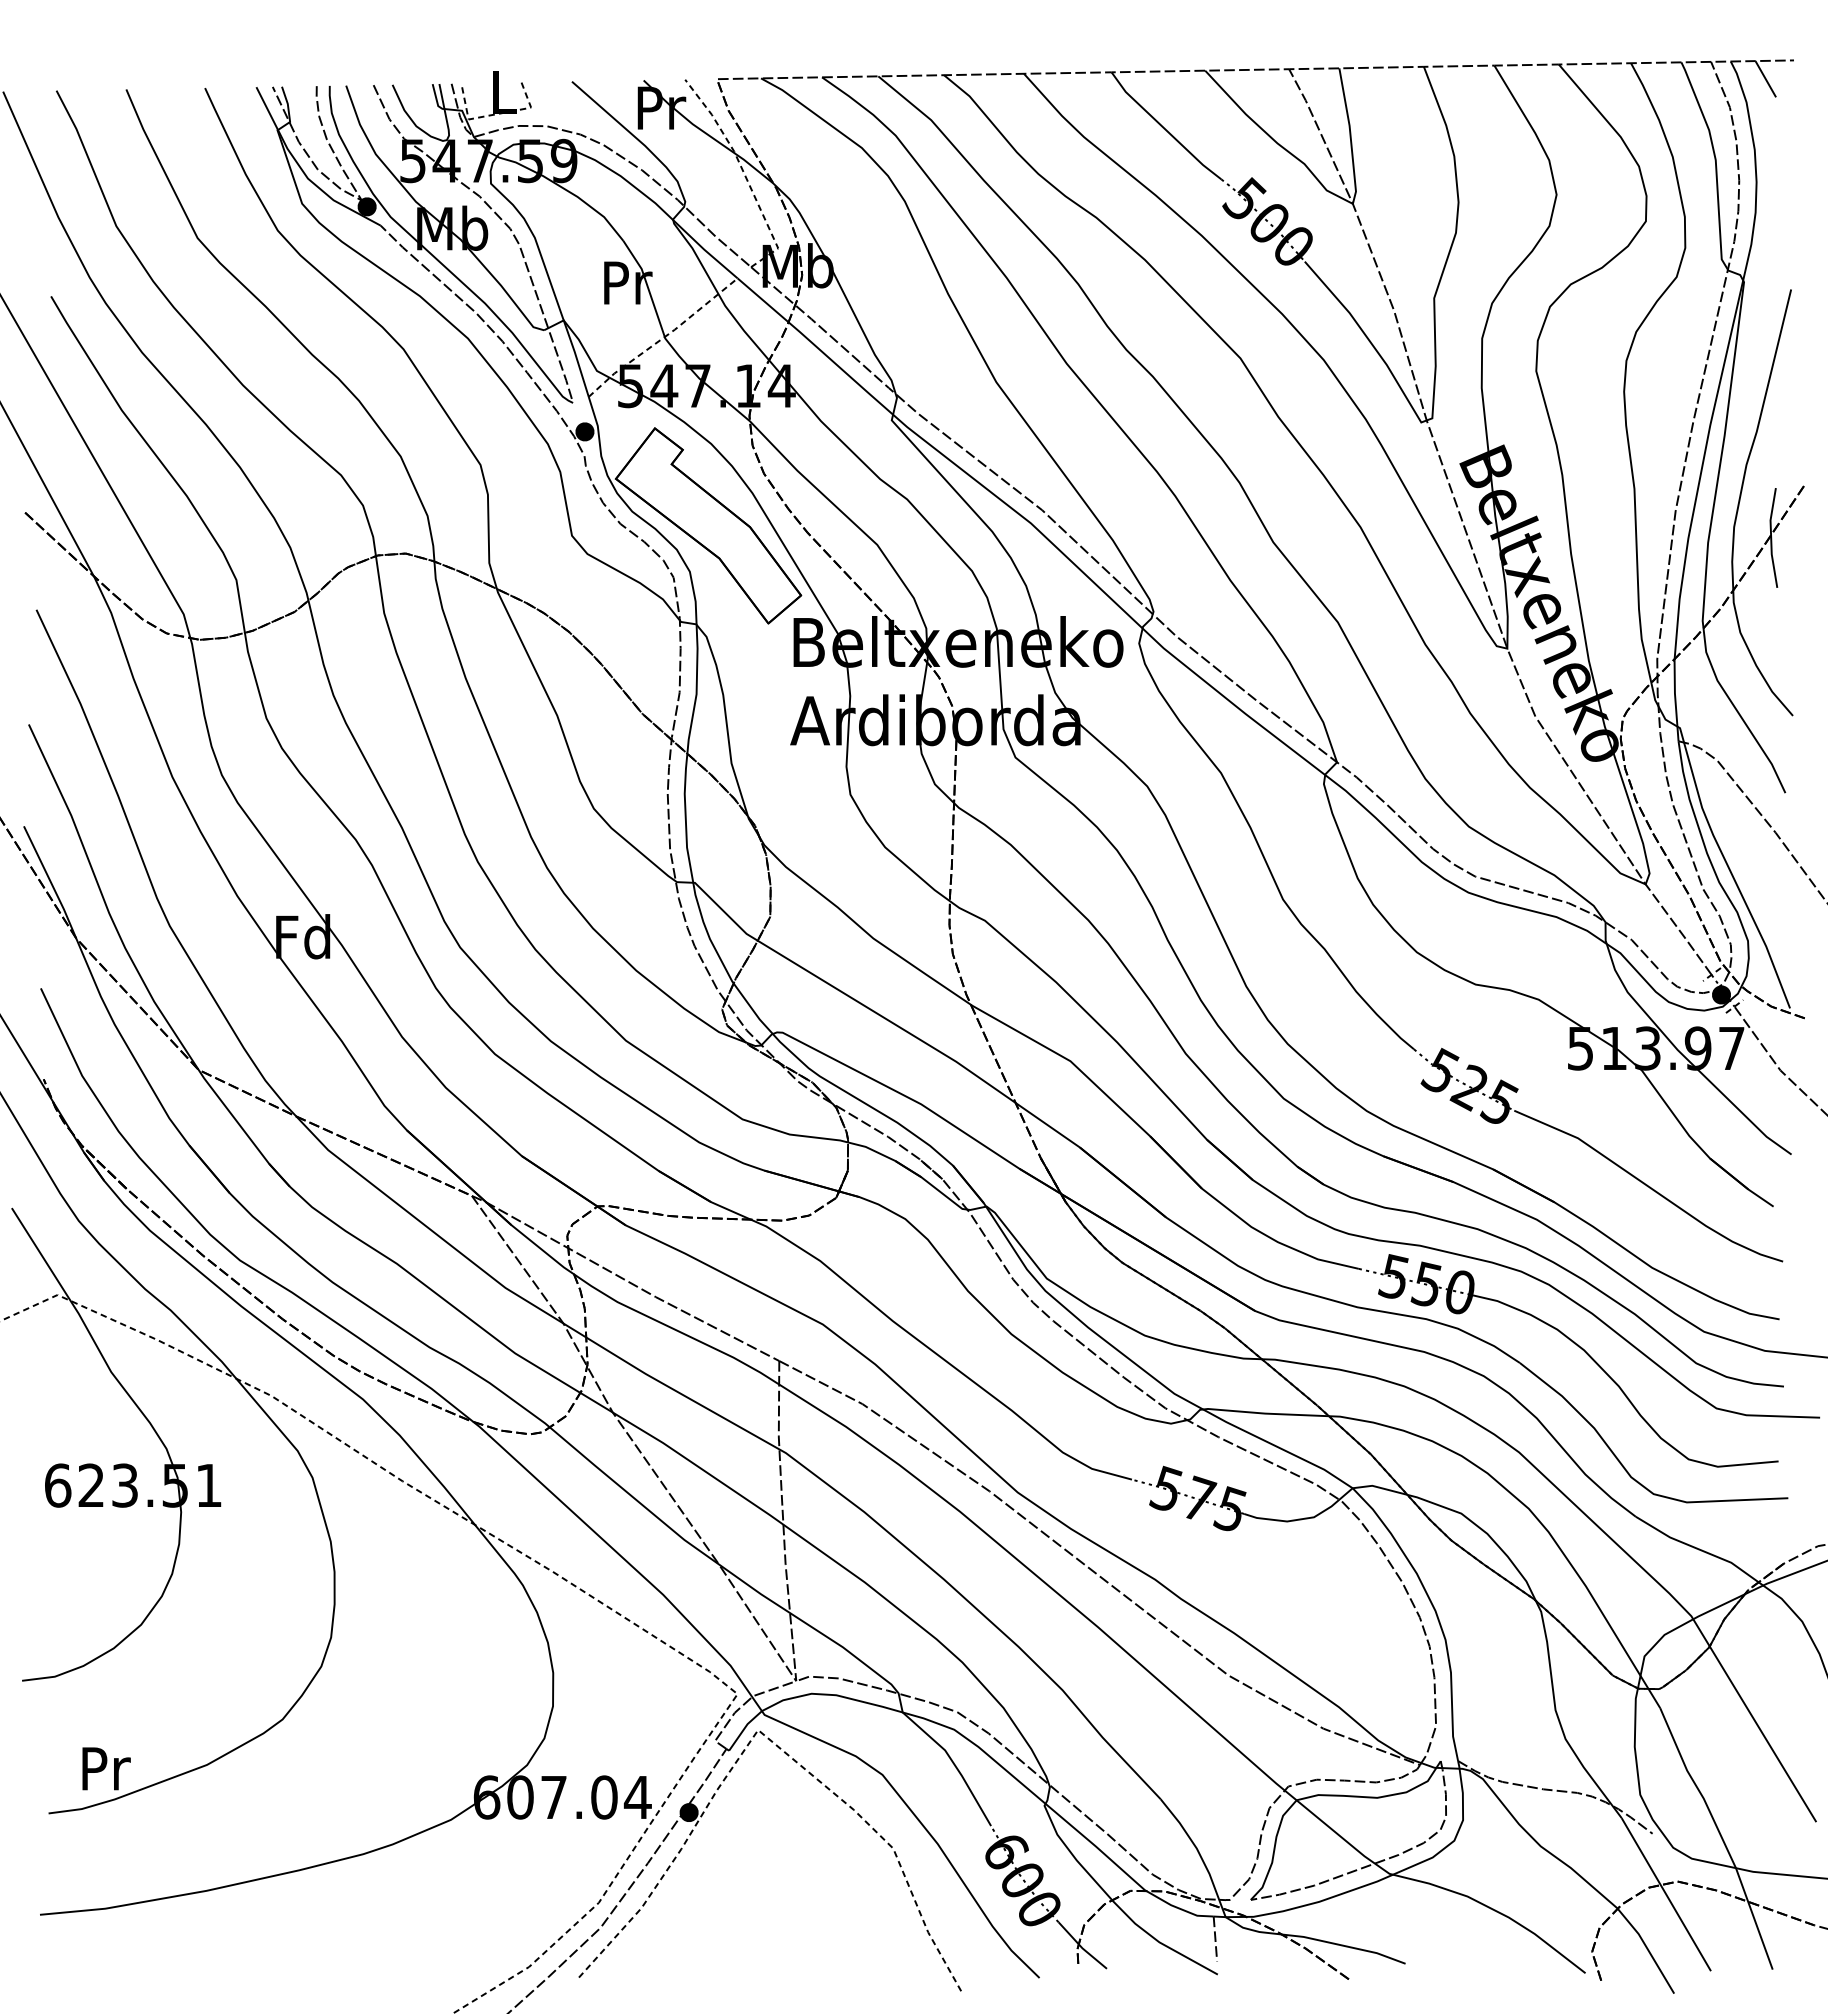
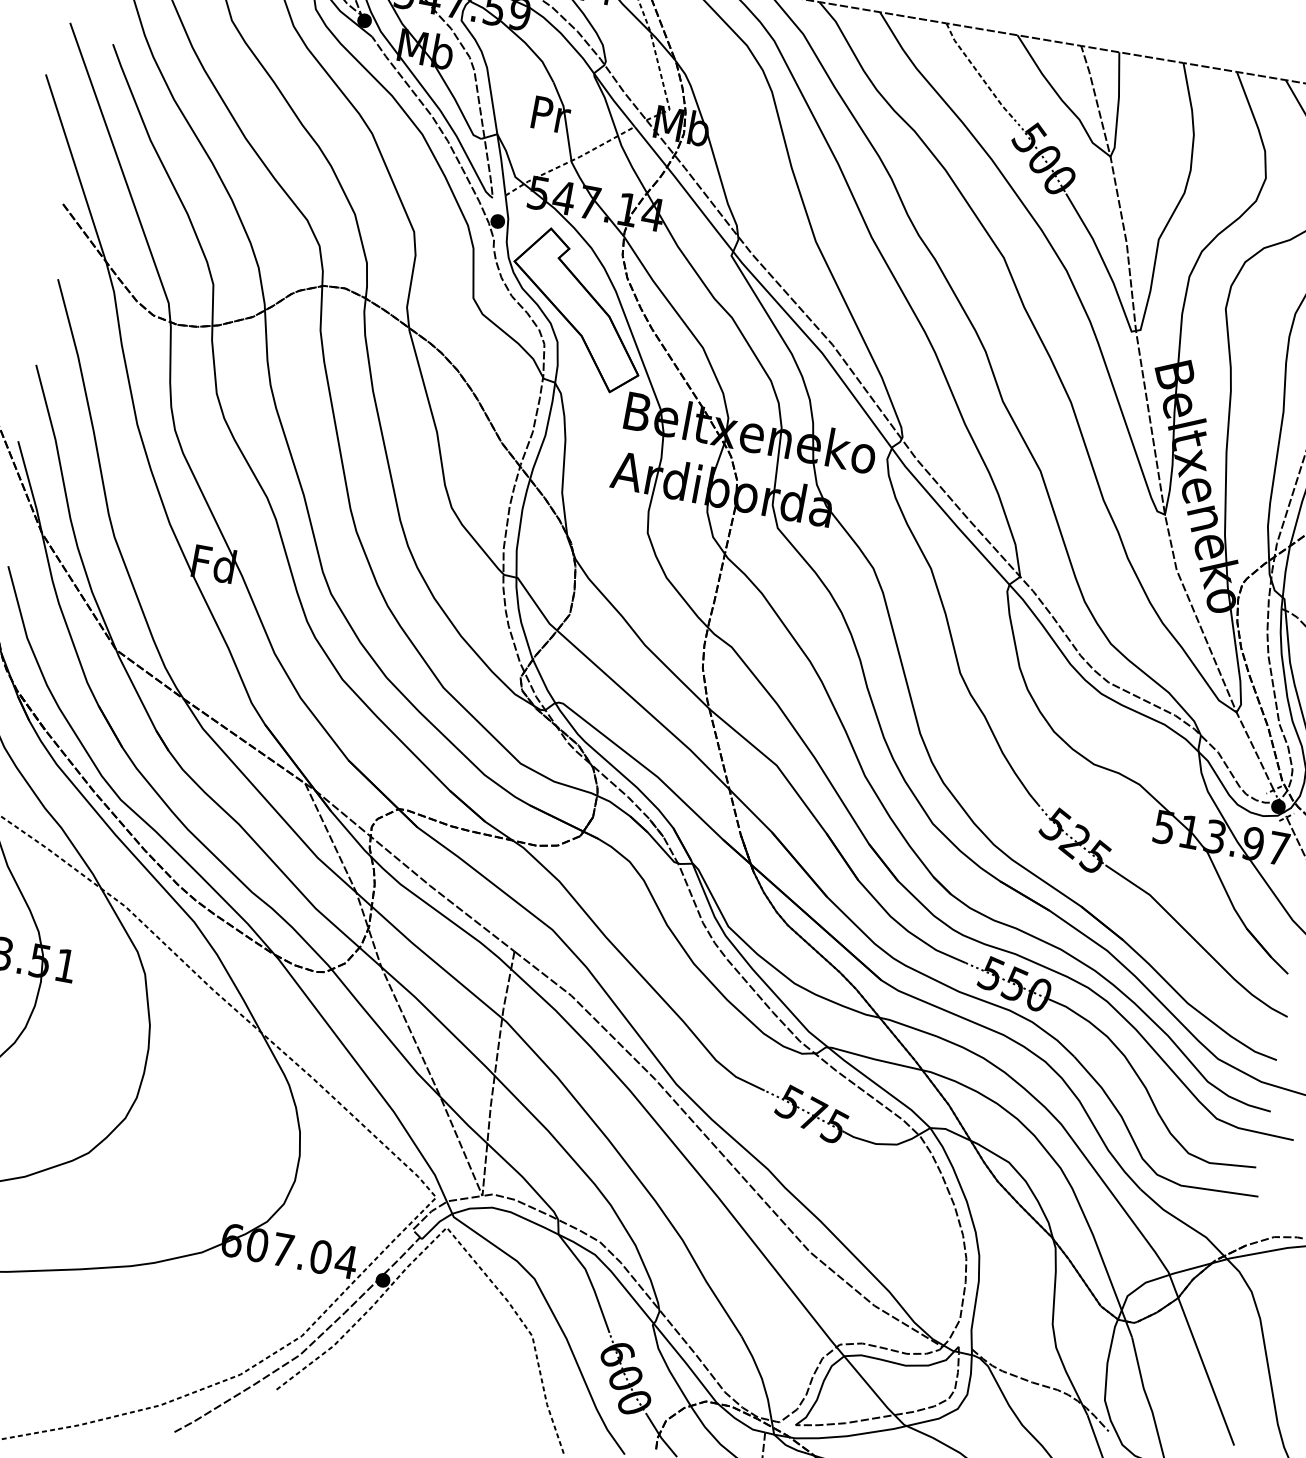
line: (1164, 128) -> (978, 73), solid -> dashed

